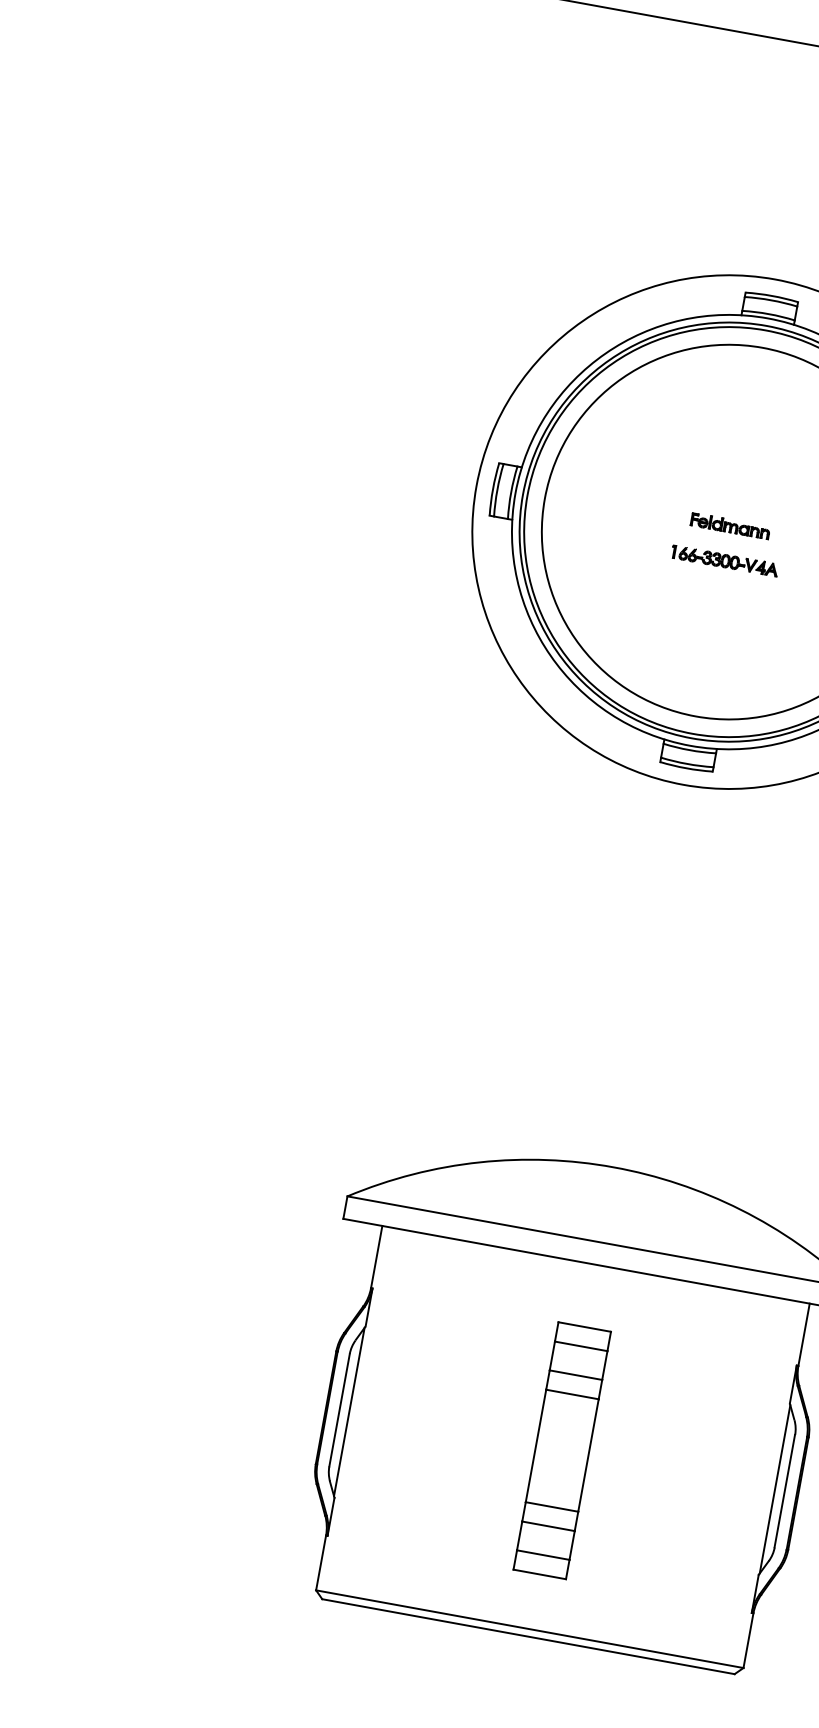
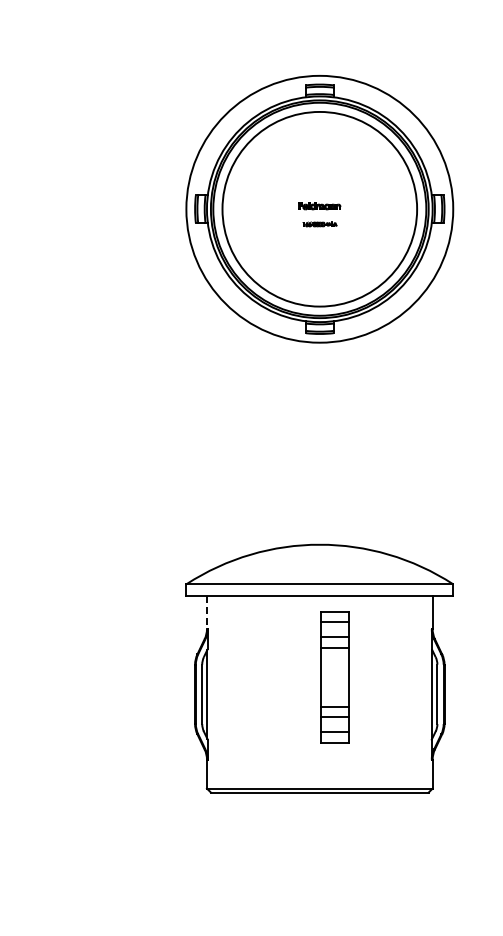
part: (723, 560) -> (319, 224), size x0.6
line: (375, 1258) -> (206, 613), solid -> dashed
part: (561, 1450) -> (334, 677), moved

